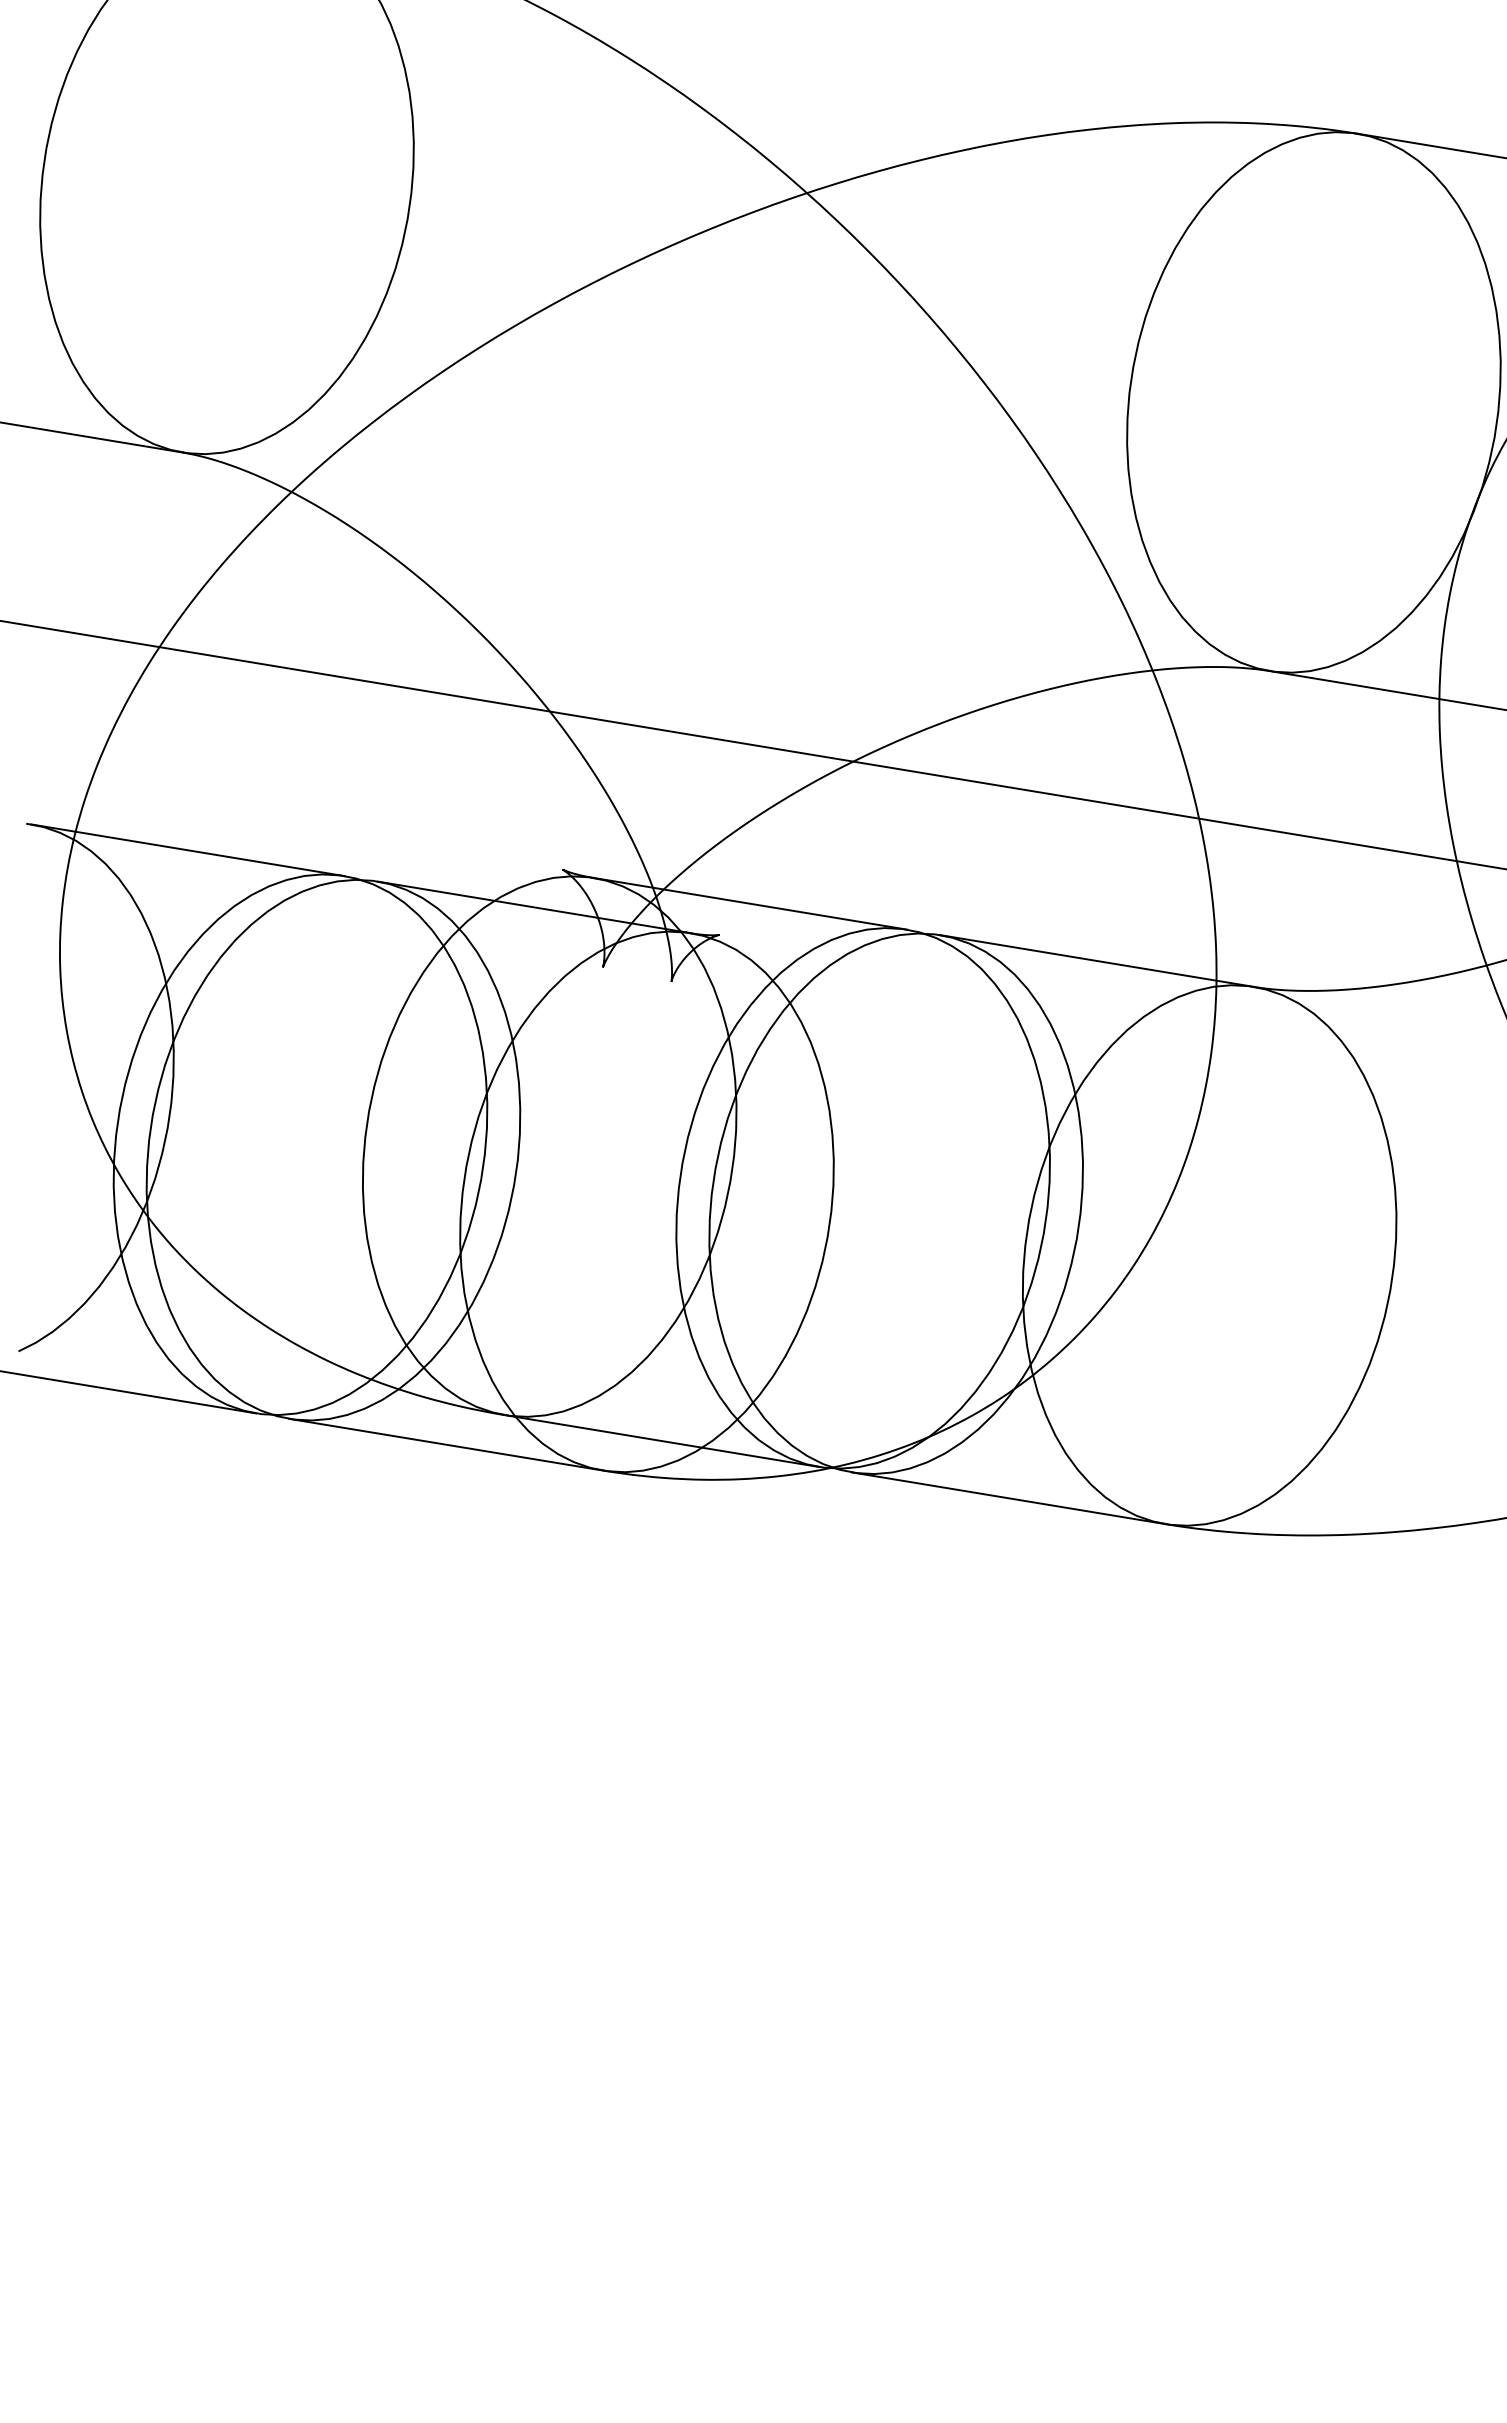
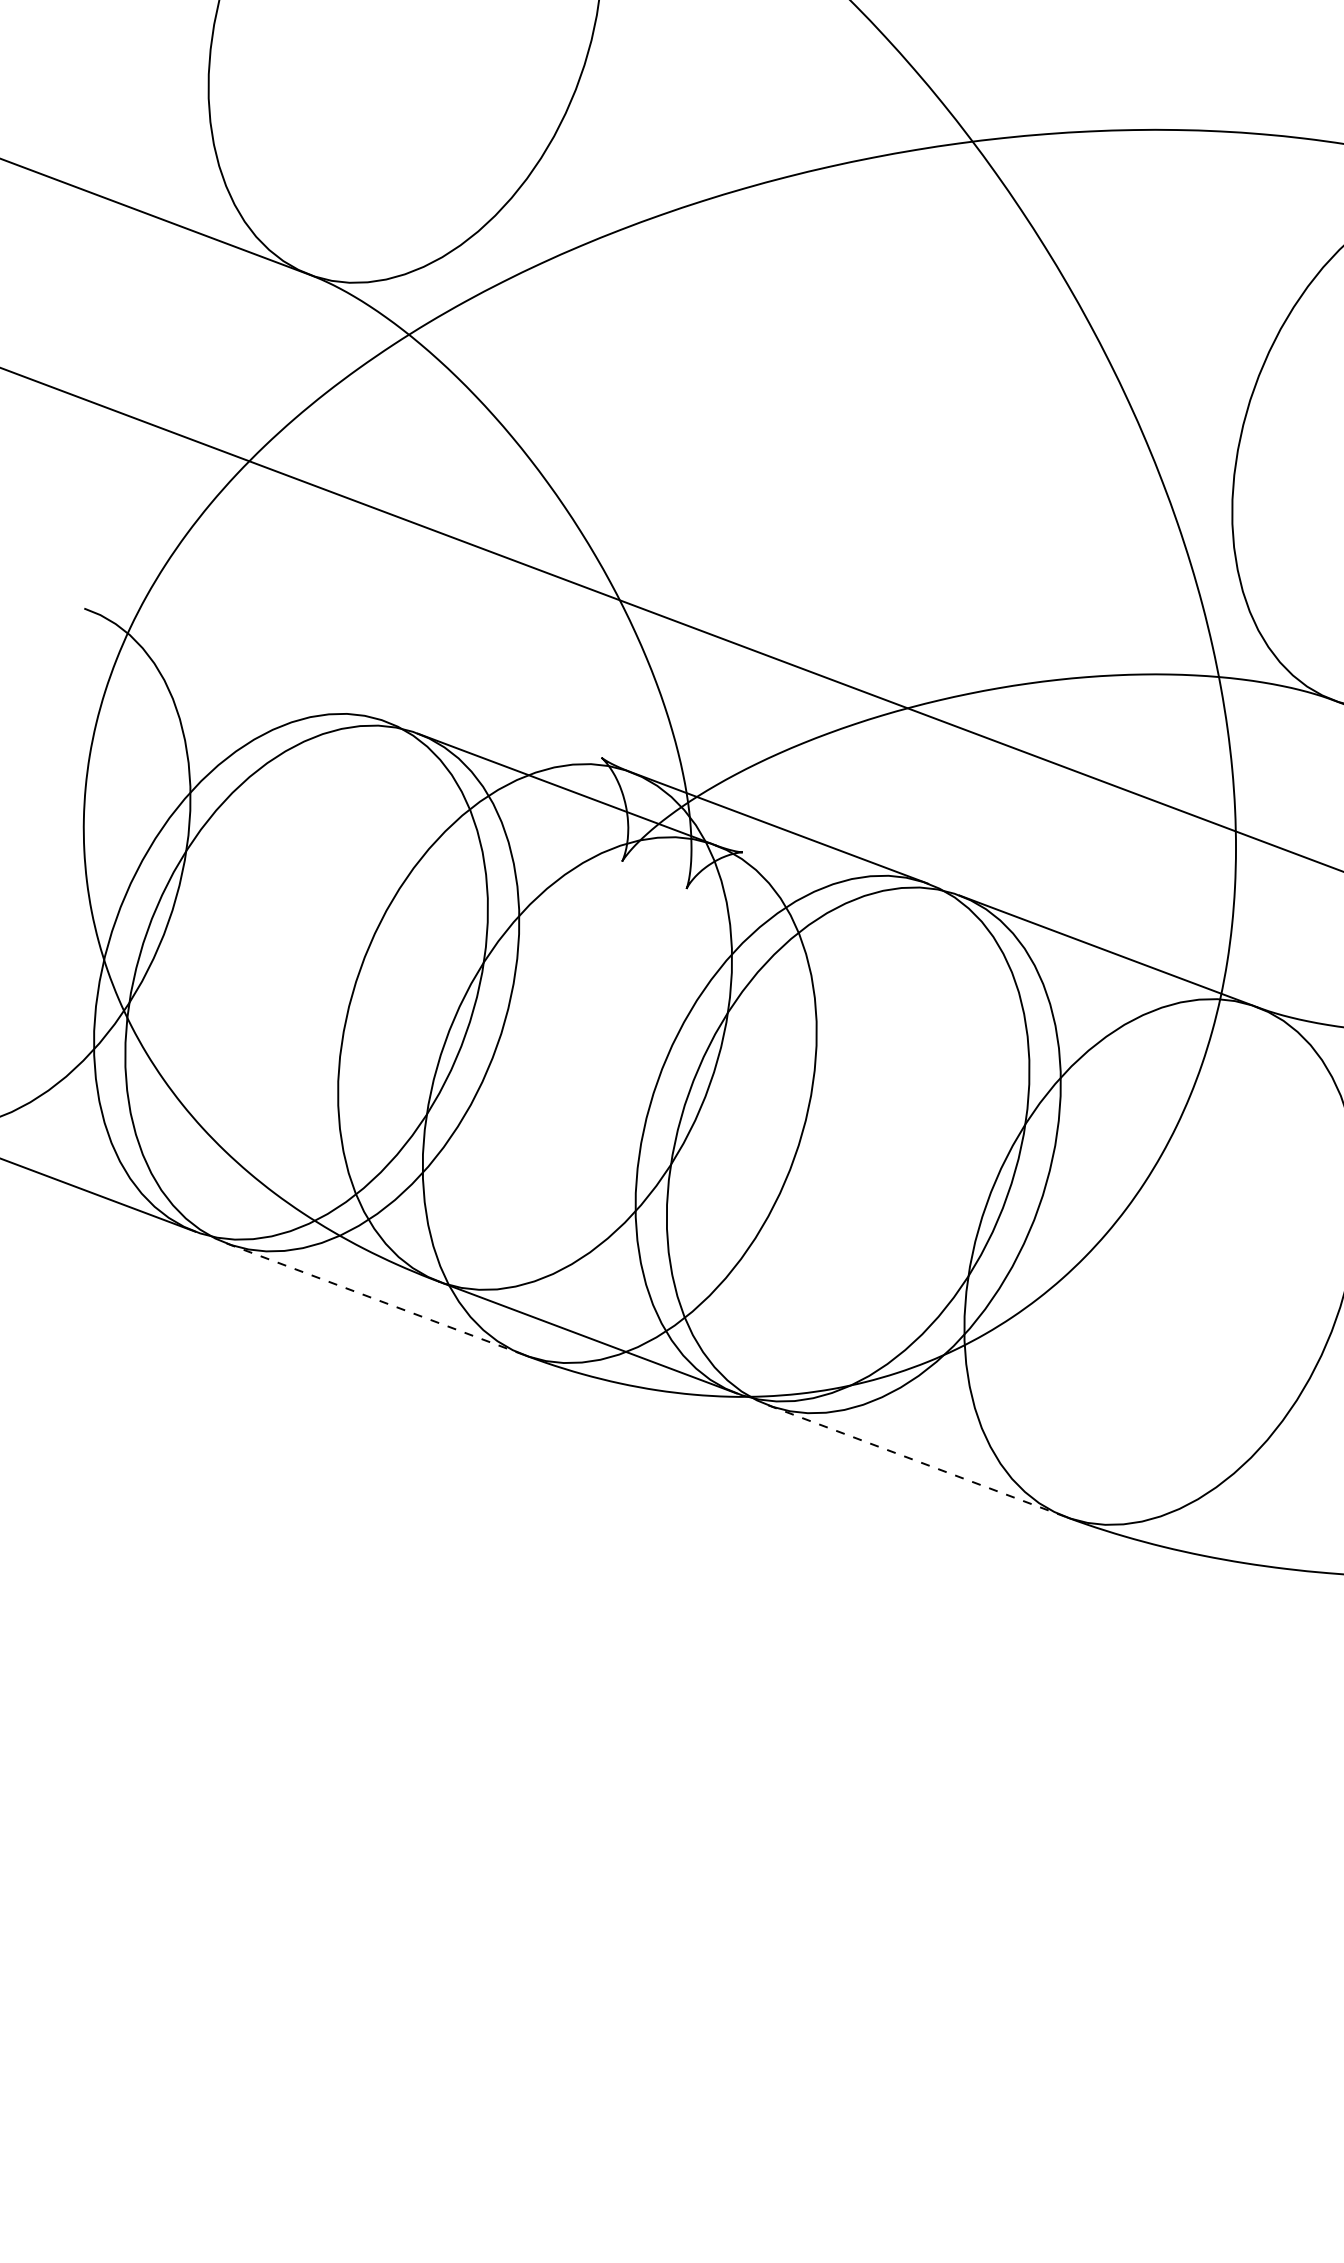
line: (187, 850) -> (237, 666), removed
line: (445, 1444) -> (375, 1298), solid -> dashed
line: (1008, 1498) -> (916, 1461), solid -> dashed

